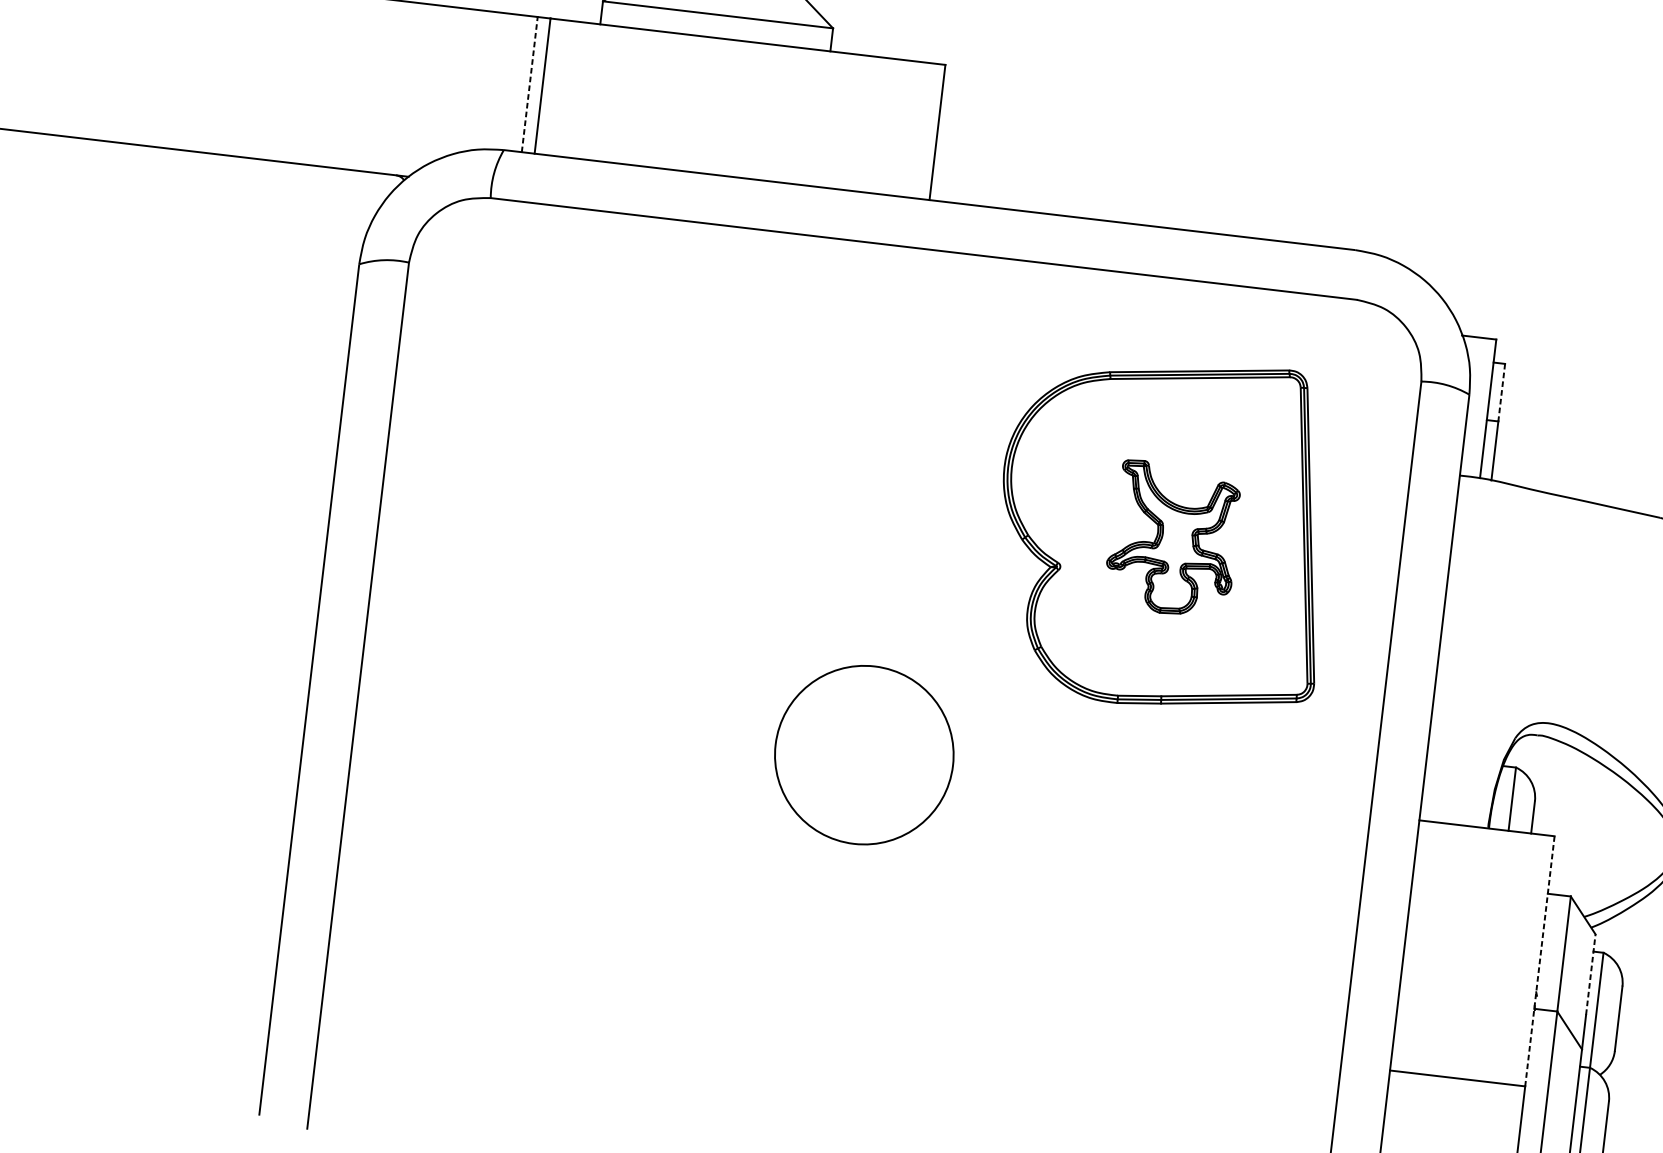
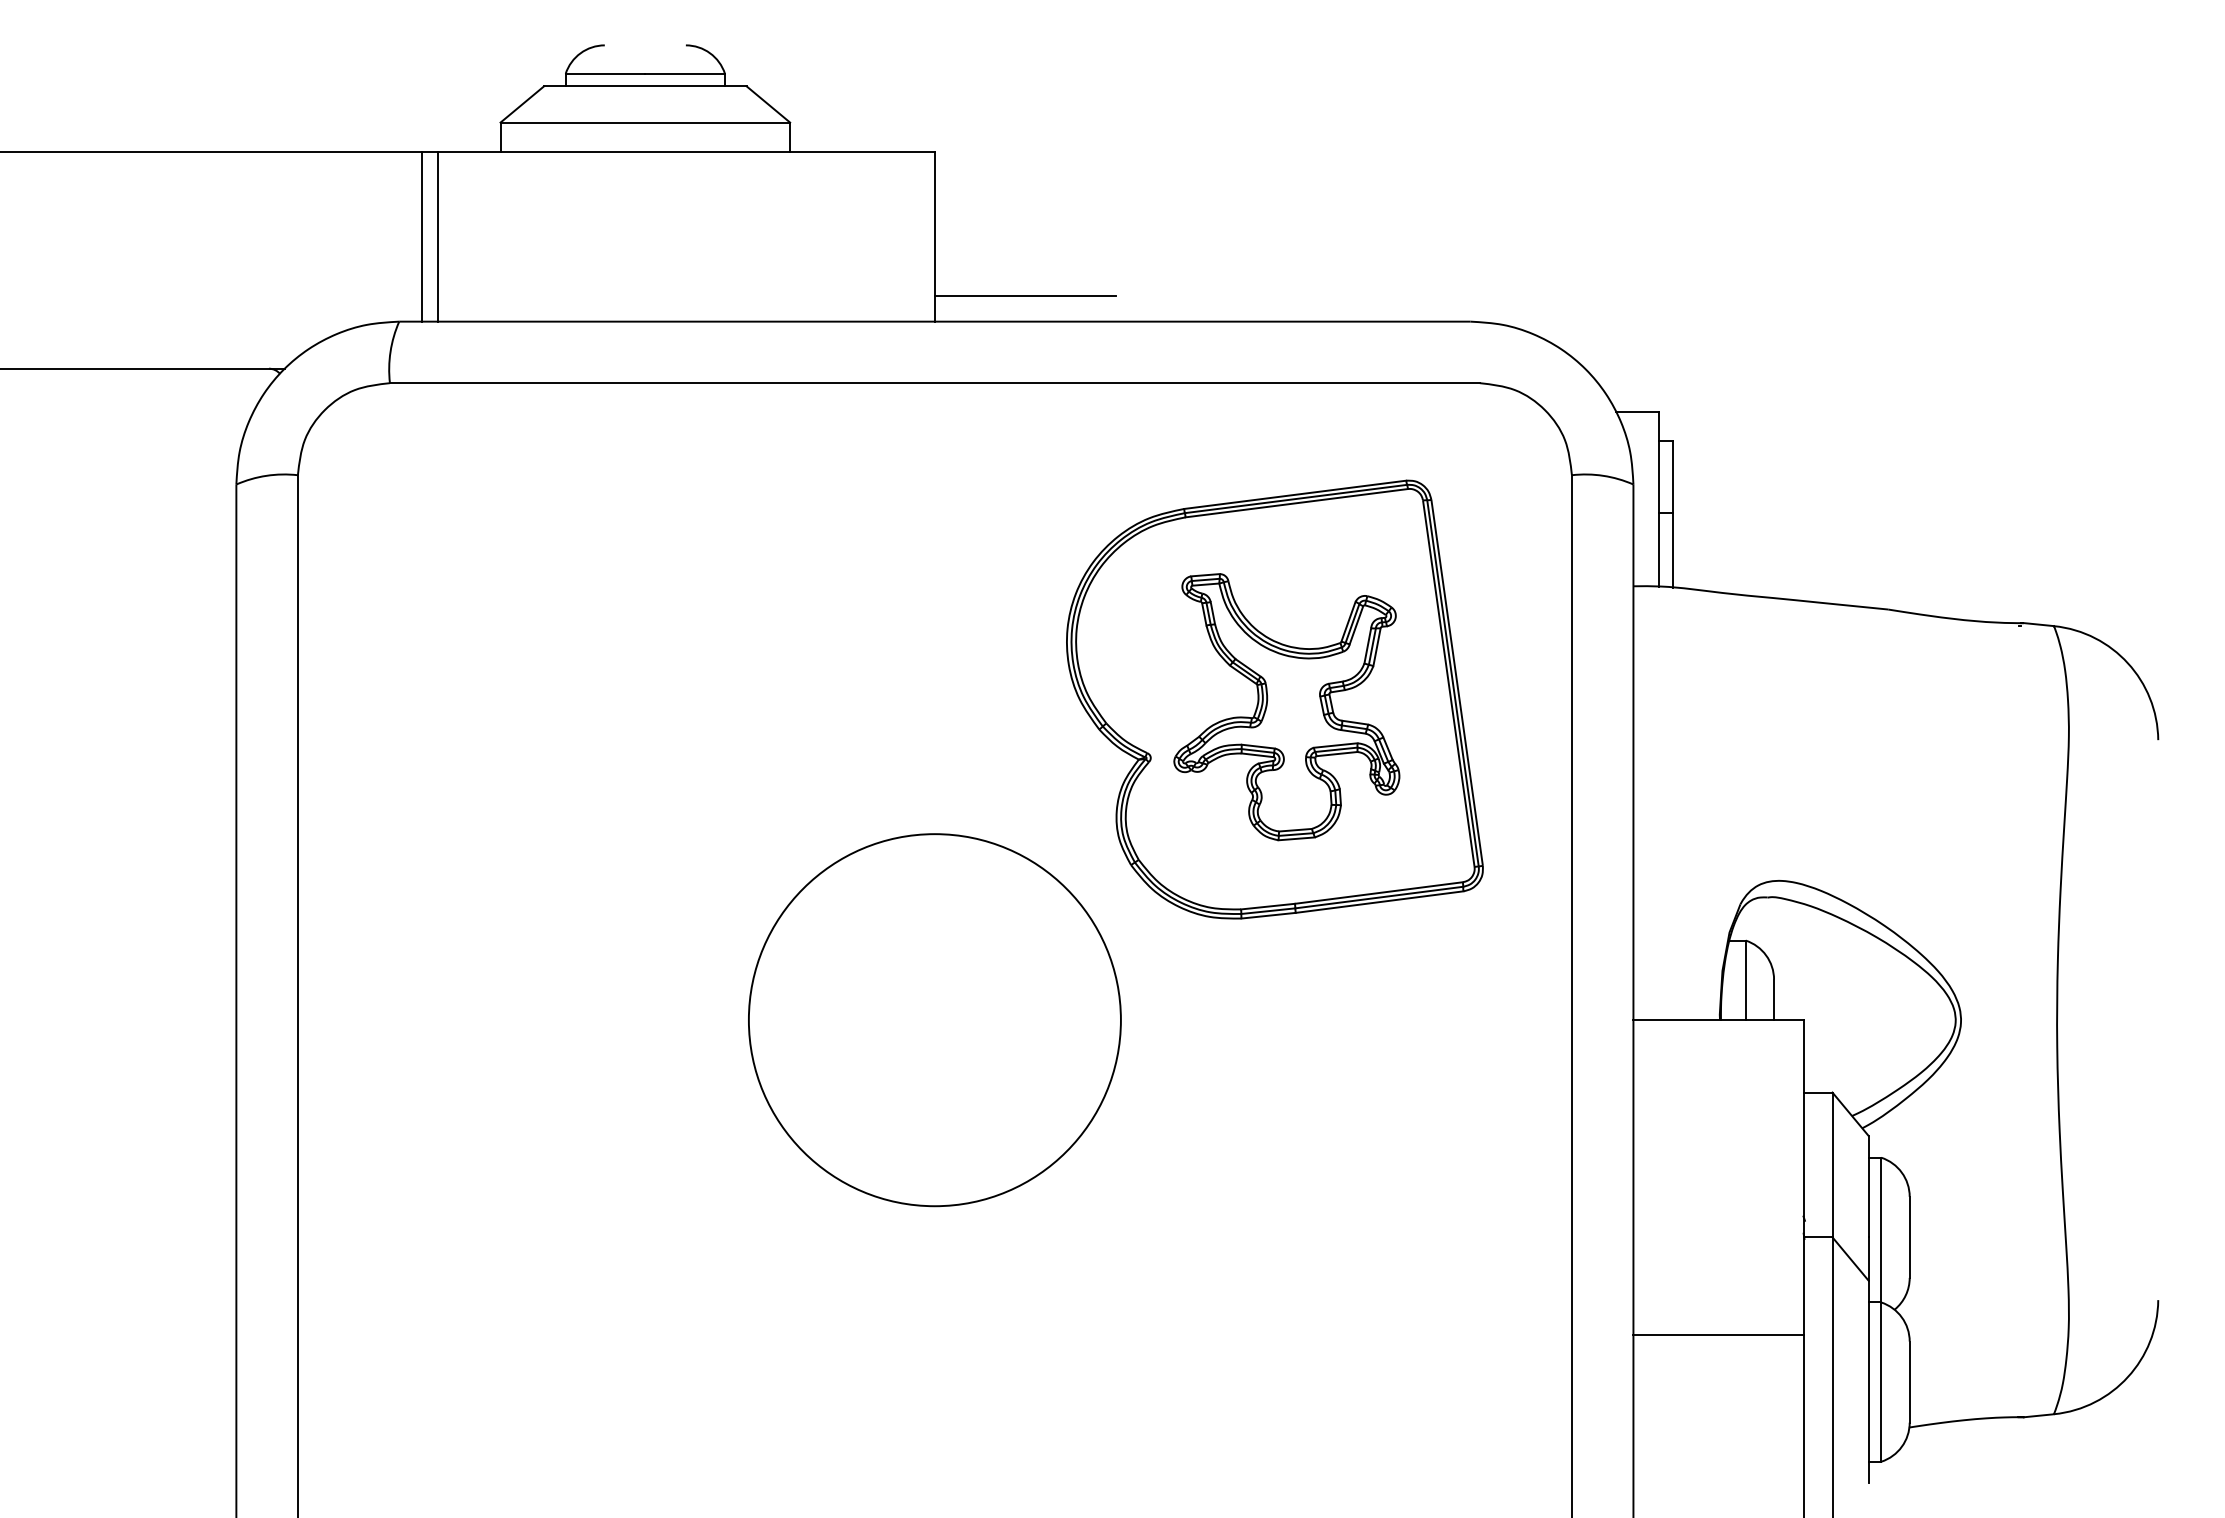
line: (529, 84) -> (421, 236), dashed -> solid
line: (1003, 188) -> (1024, 296), added
line: (1501, 392) -> (1673, 477), dashed -> solid
part: (1172, 539) -> (1286, 707), size x1.43
circle: (863, 755) -> (934, 1020), size x1.67
line: (1539, 962) -> (1803, 1178), dashed -> solid
line: (1590, 974) -> (1868, 1186), dashed -> solid

